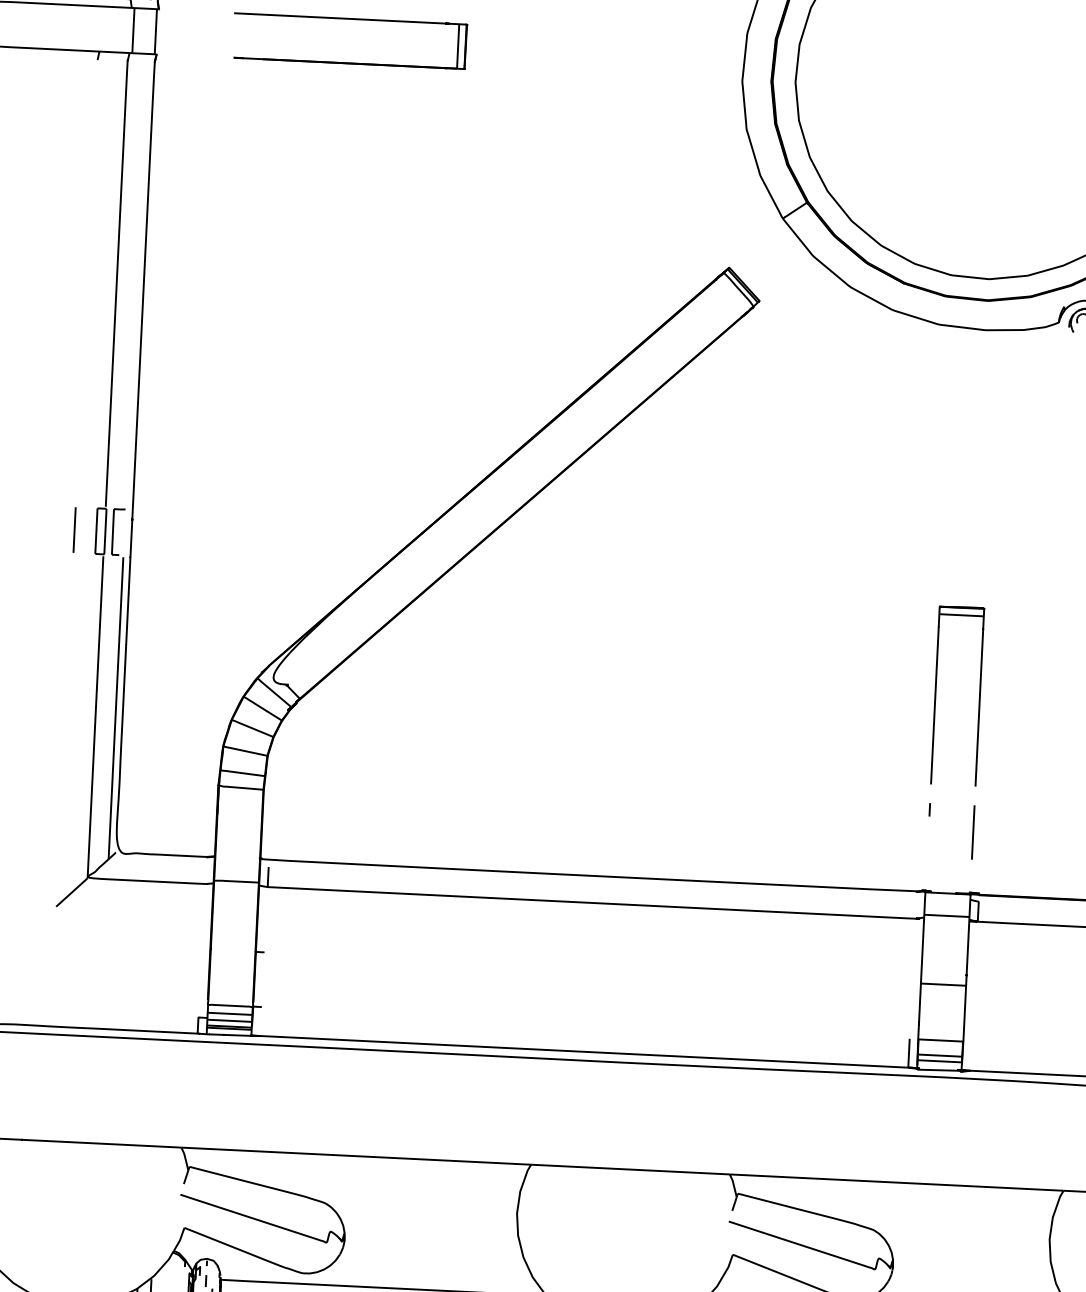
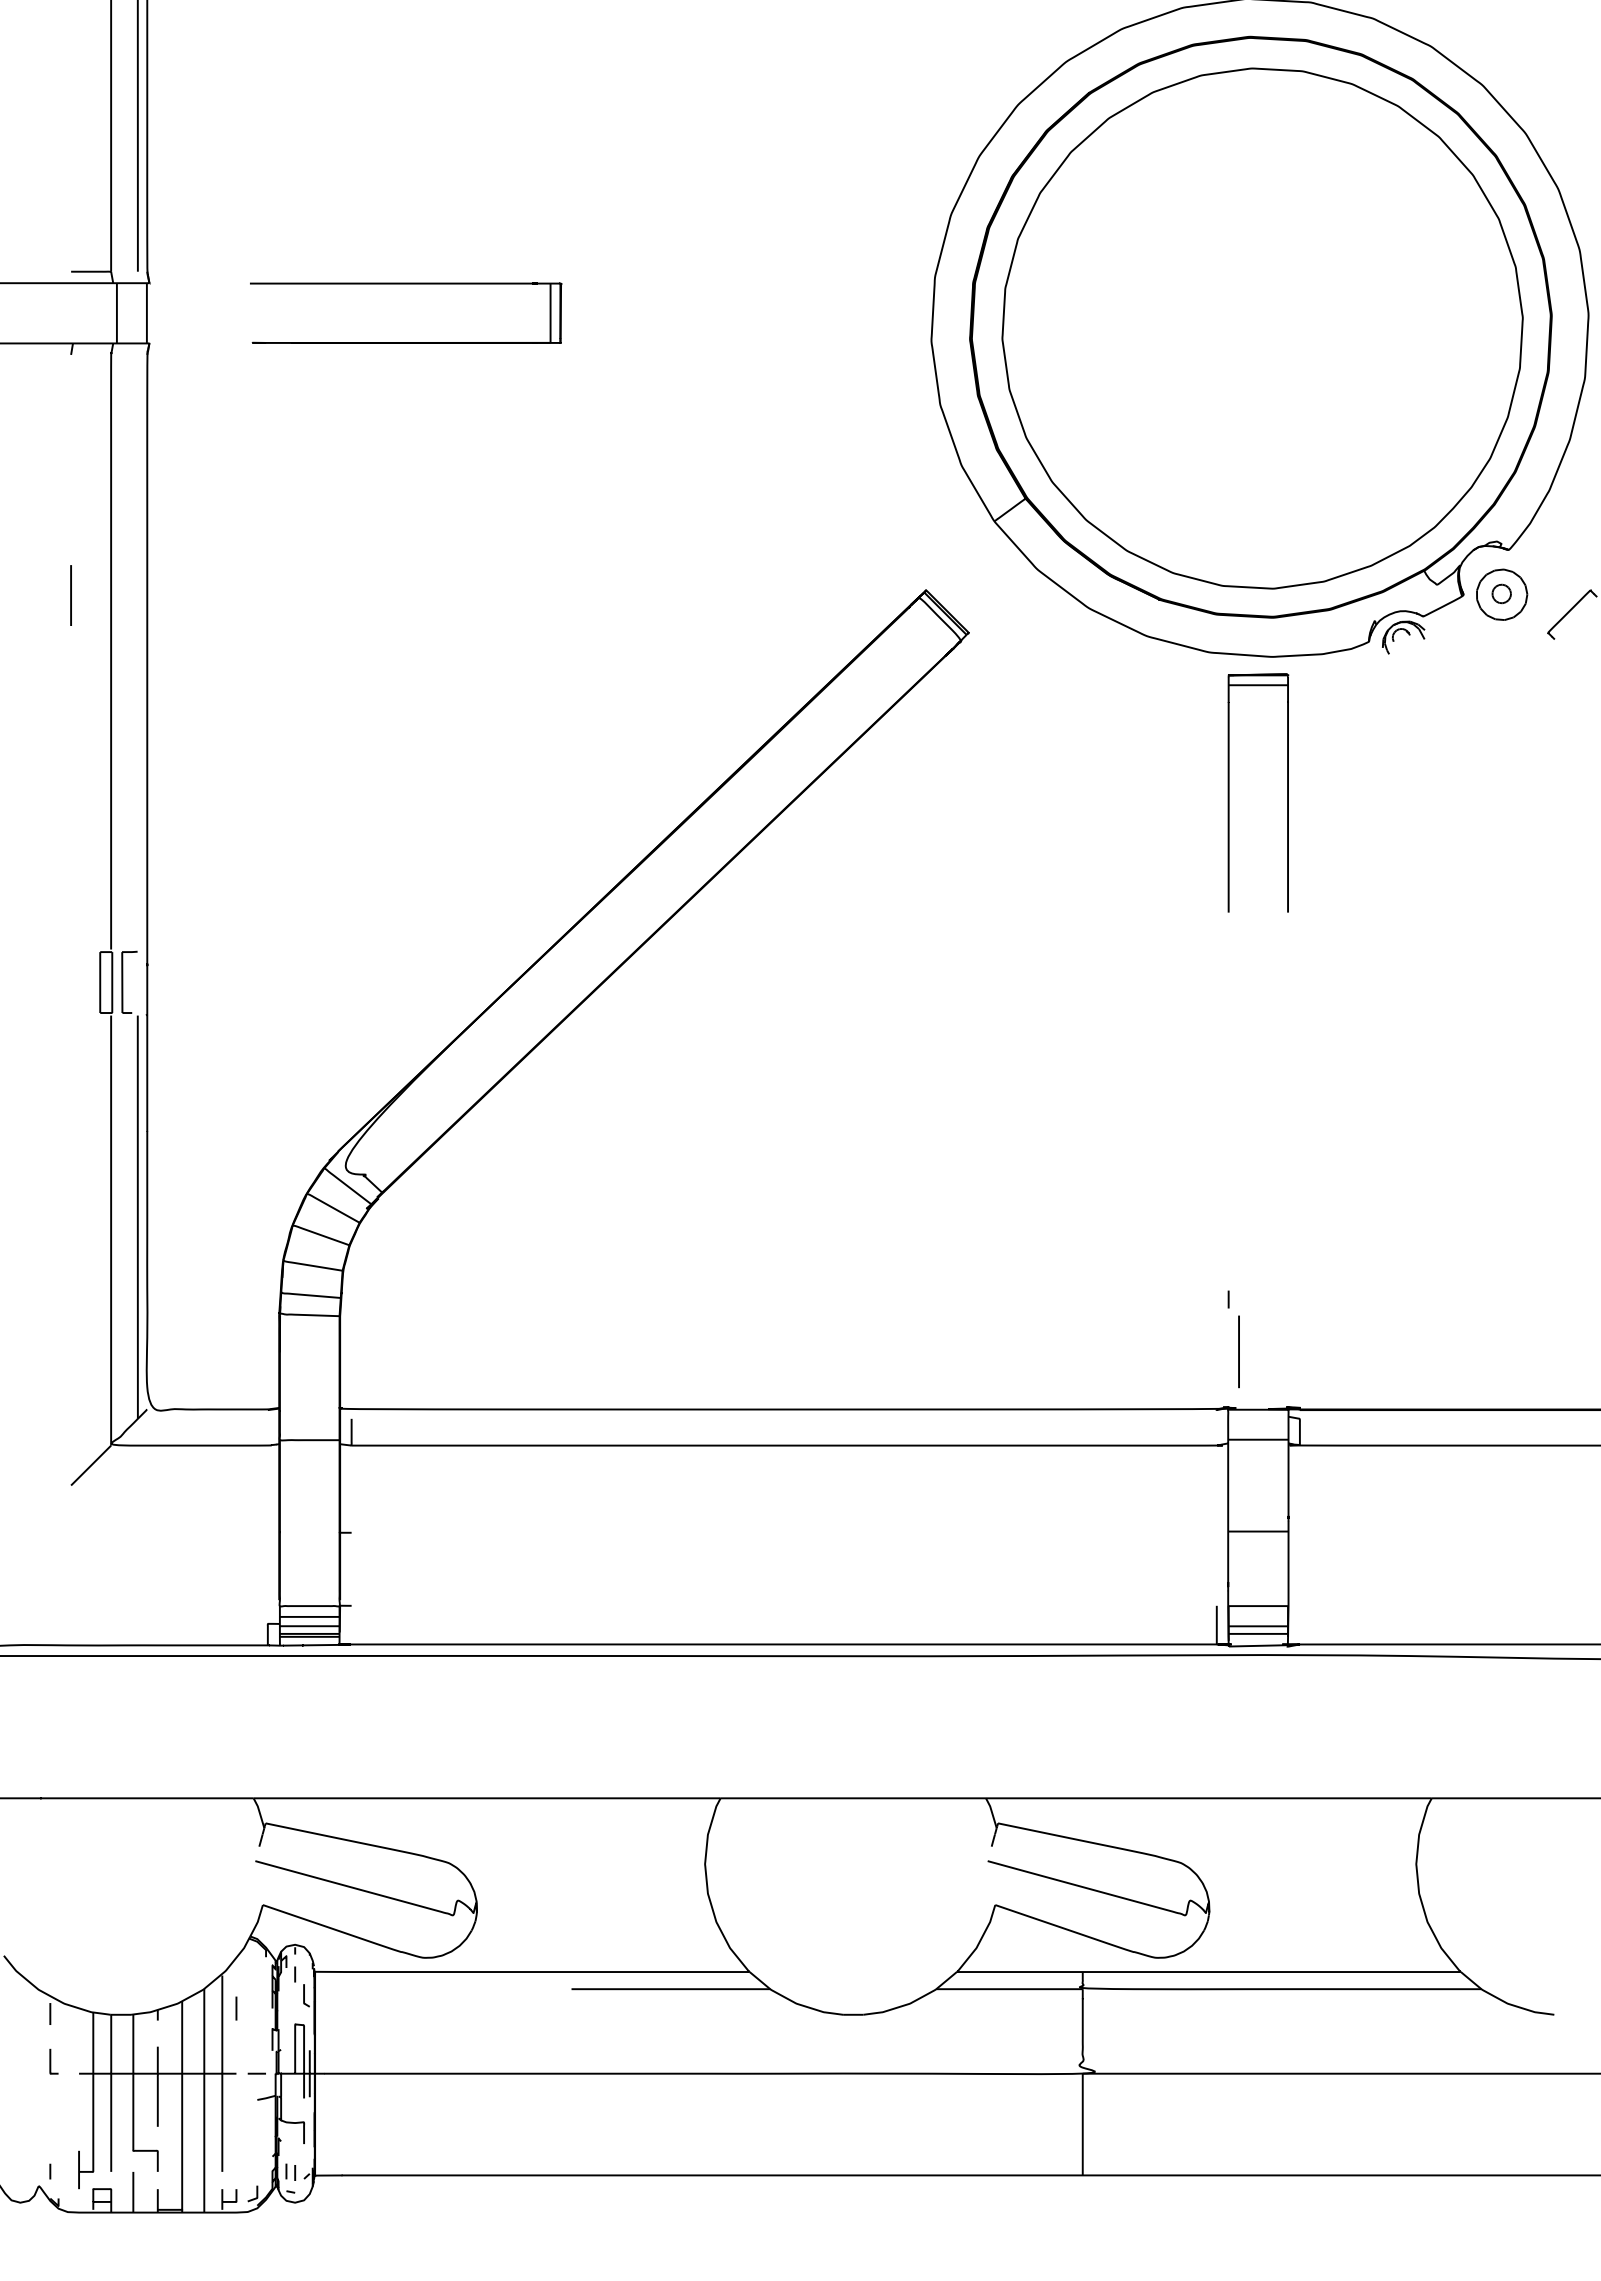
line: (74, 530) -> (70, 595), moved
part: (936, 694) -> (1229, 792), moved
line: (972, 832) -> (1238, 1351), moved

